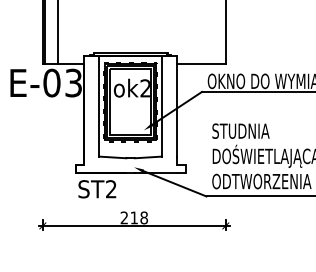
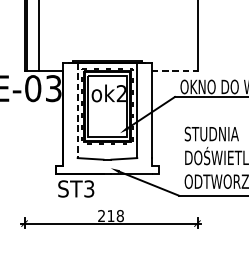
line: (201, 64) -> (174, 71), solid -> dashed
line: (99, 106) -> (78, 110), solid -> dashed
text: (111, 189) -> (89, 189), ST2 -> ST3

